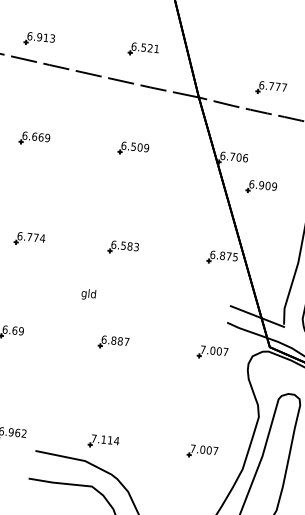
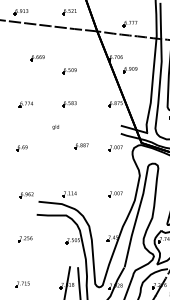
part: (34, 139) -> (37, 58), moved
part: (133, 149) -> (69, 71), moved
part: (113, 343) -> (81, 146), moved

